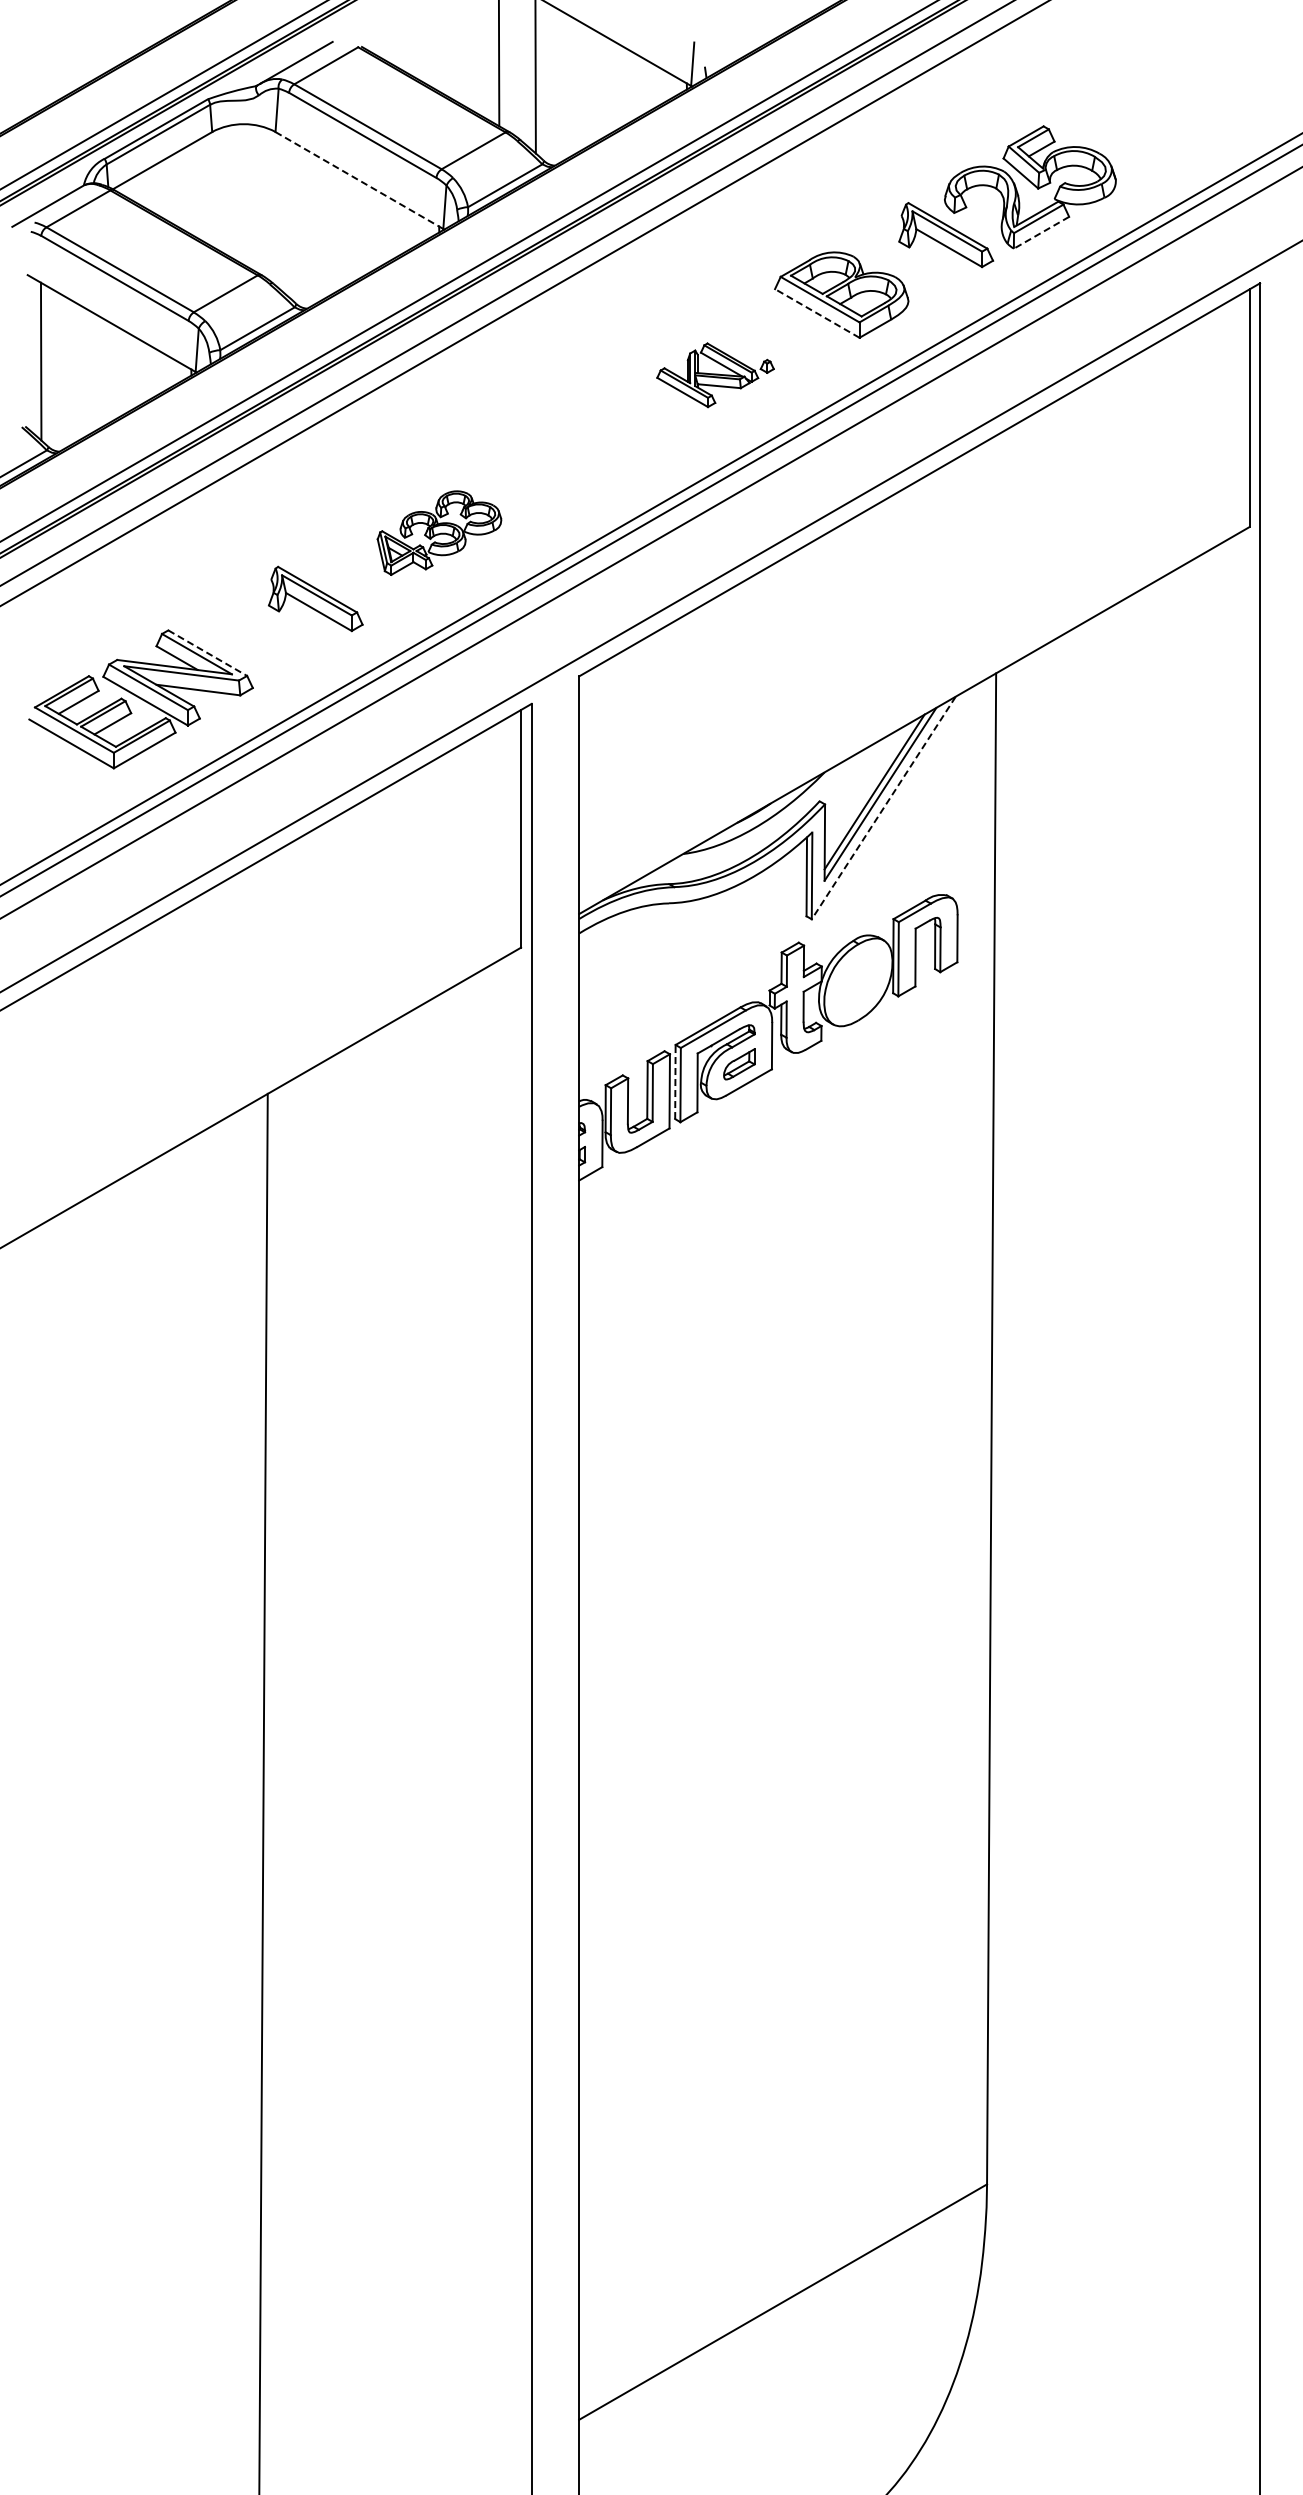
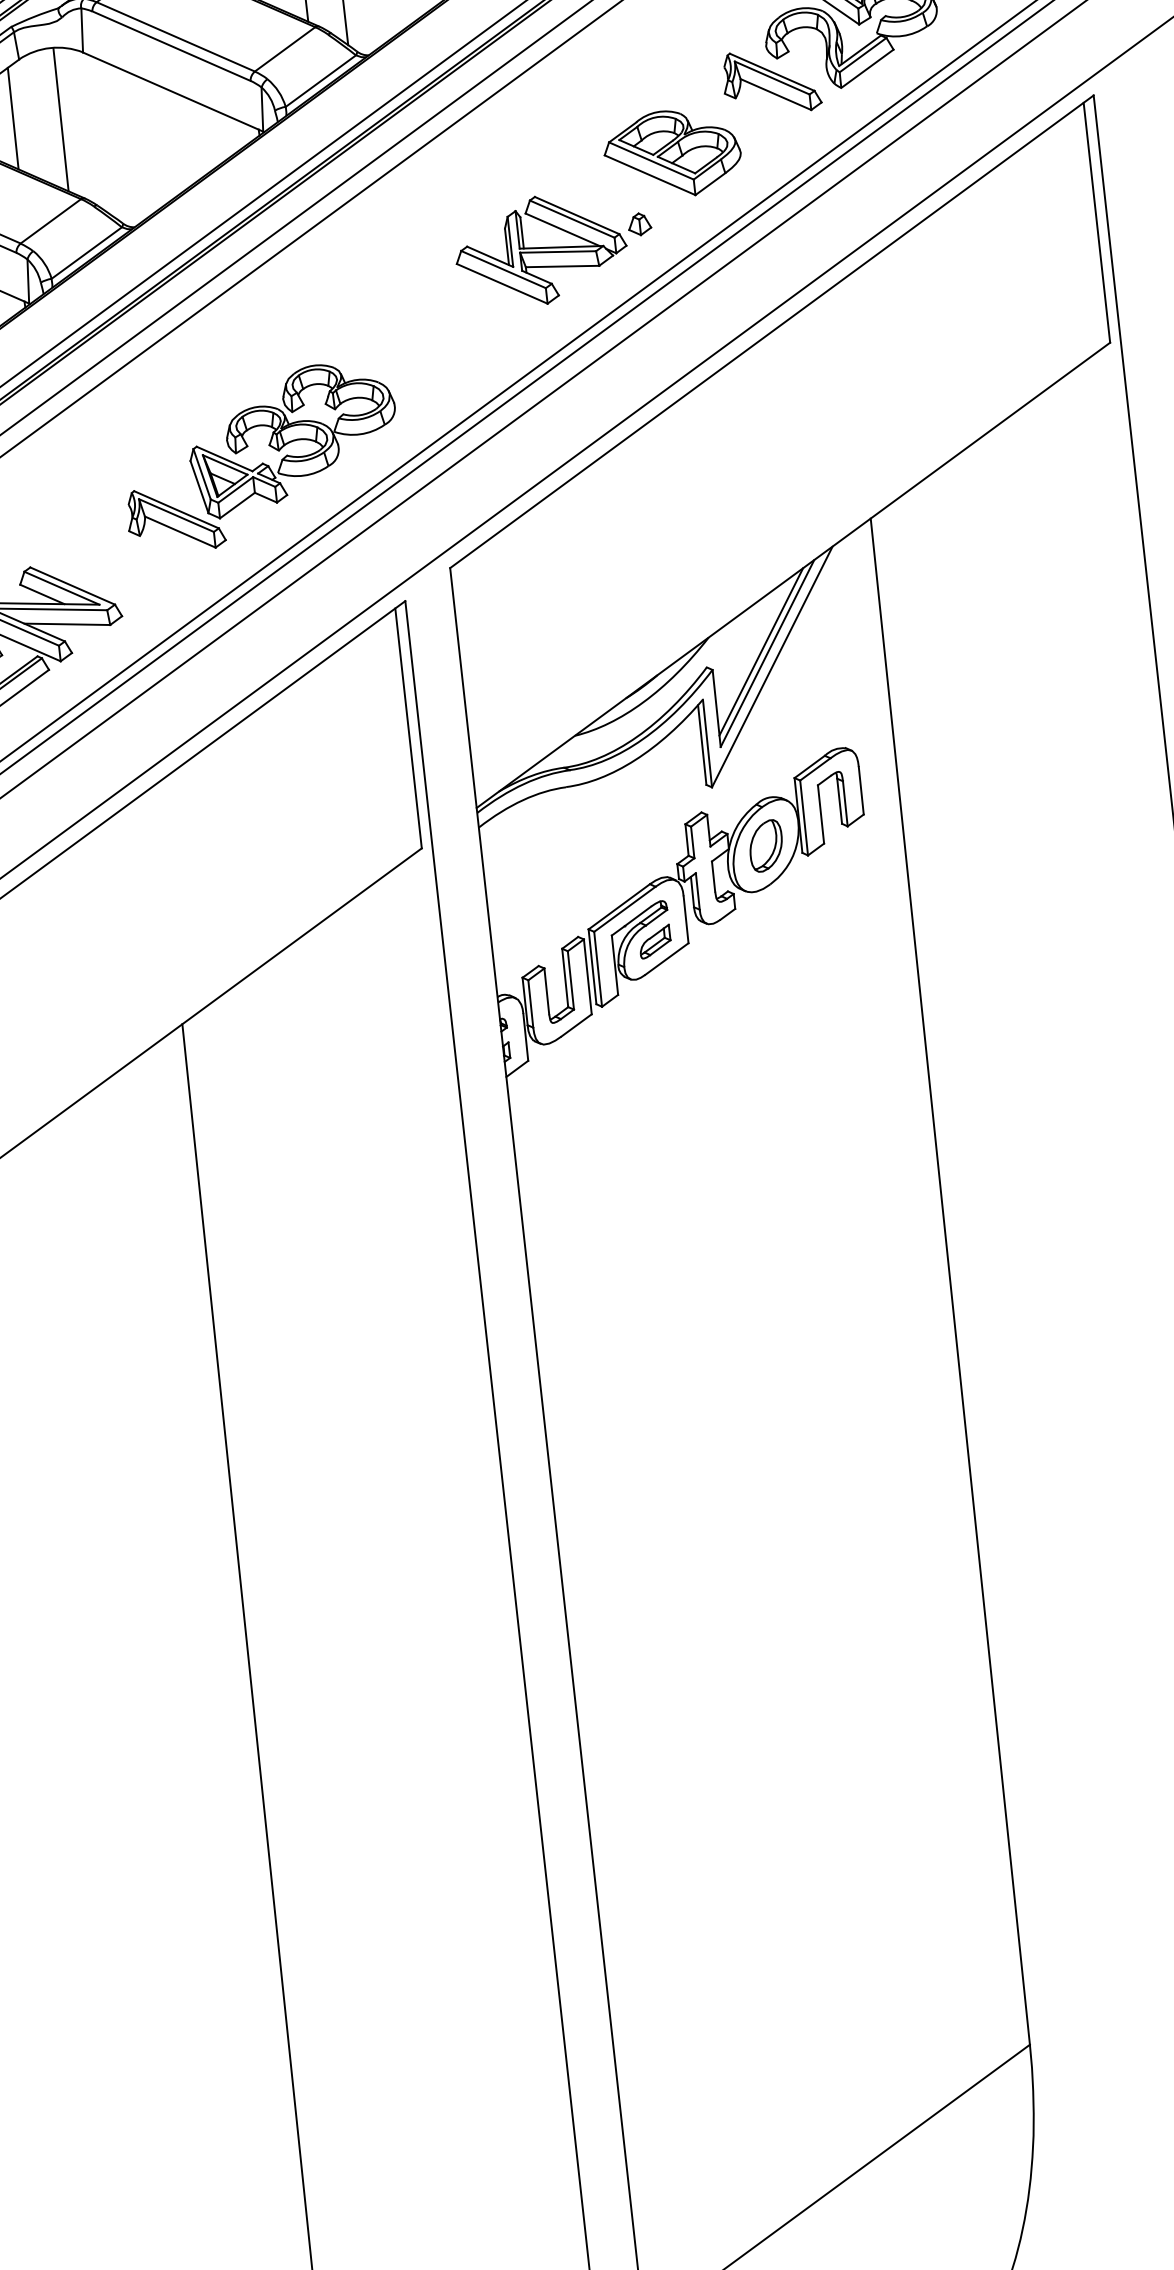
line: (359, 180) -> (173, 92), dashed -> solid
line: (199, 188) -> (12, 117), added
line: (246, 195) -> (60, 119), added
line: (1041, 232) -> (867, 68), dashed -> solid
line: (817, 313) -> (650, 175), dashed -> solid
part: (715, 375) -> (554, 249), size x1.67
part: (439, 532) -> (293, 438), size x1.67
line: (207, 653) -> (72, 586), dashed -> solid
line: (883, 808) -> (772, 667), dashed -> solid
part: (858, 982) -> (766, 845), added
line: (675, 1081) -> (592, 966), dashed -> solid

